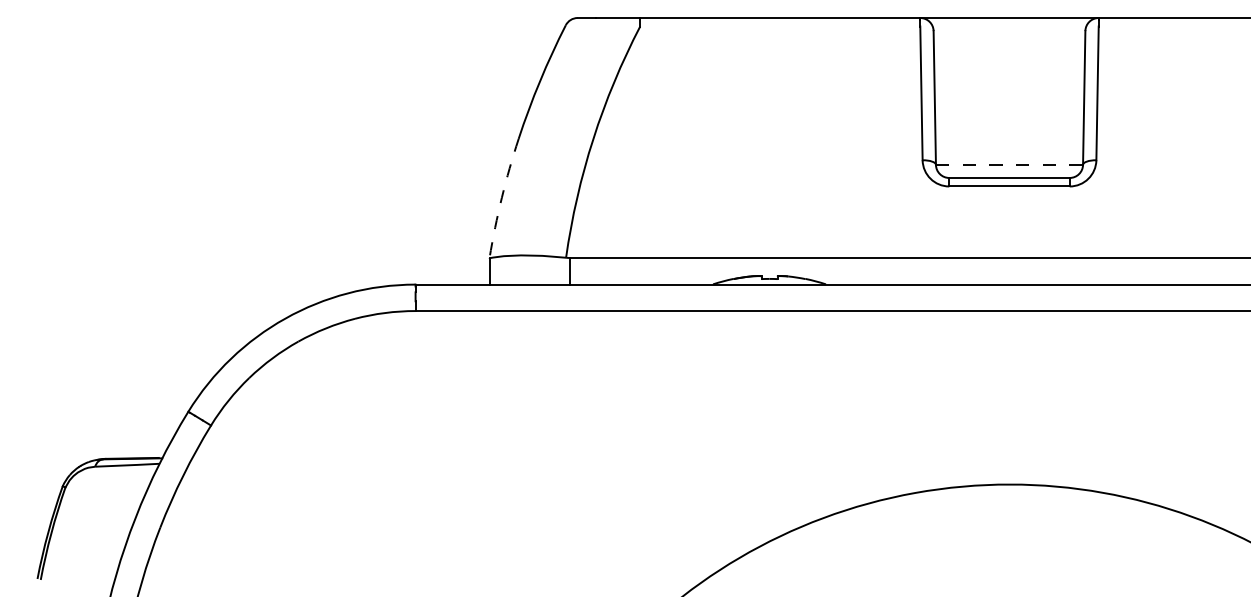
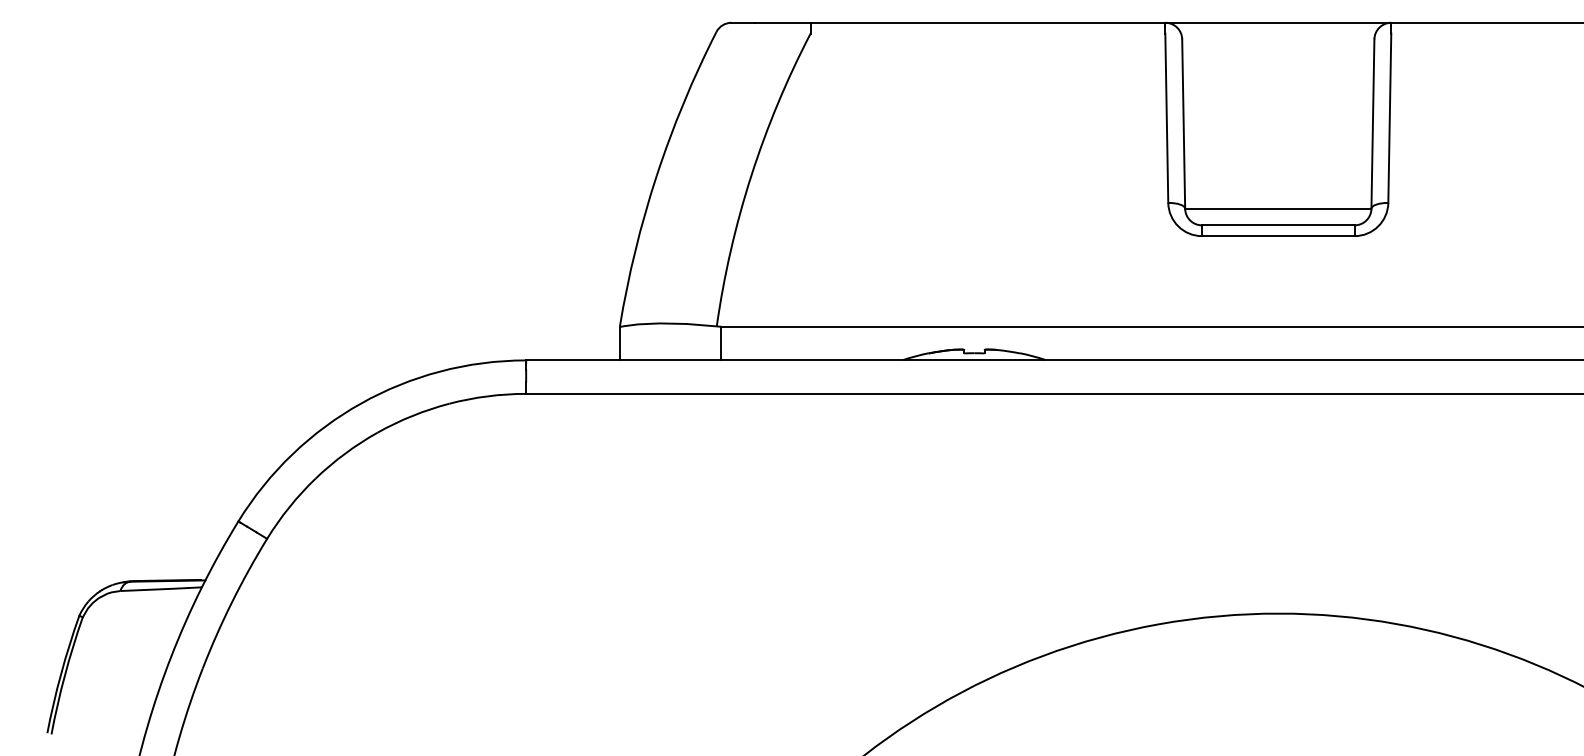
line: (1009, 164) -> (1278, 208), dashed -> solid
arc: (501, 197) -> (634, 250), dashed -> solid

